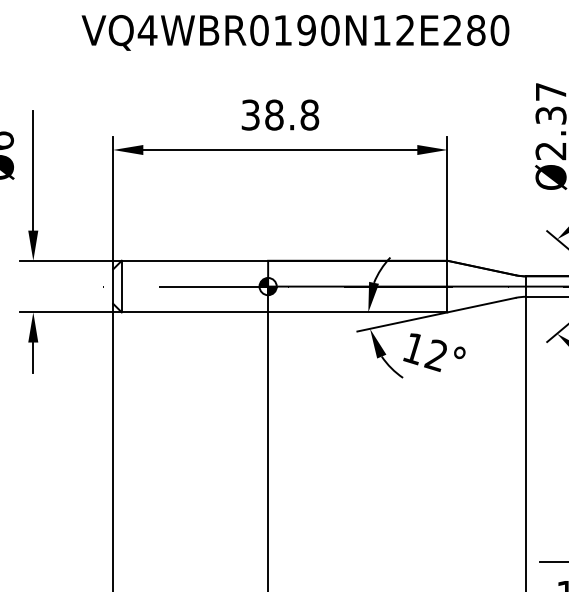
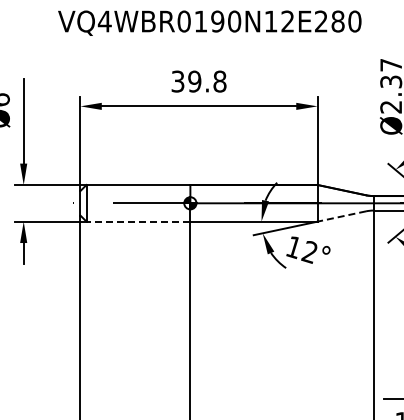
text: (273, 114) -> (194, 81), 38.8 -> 39.8
line: (481, 305) -> (341, 216), solid -> dashed
line: (195, 312) -> (138, 221), solid -> dashed

